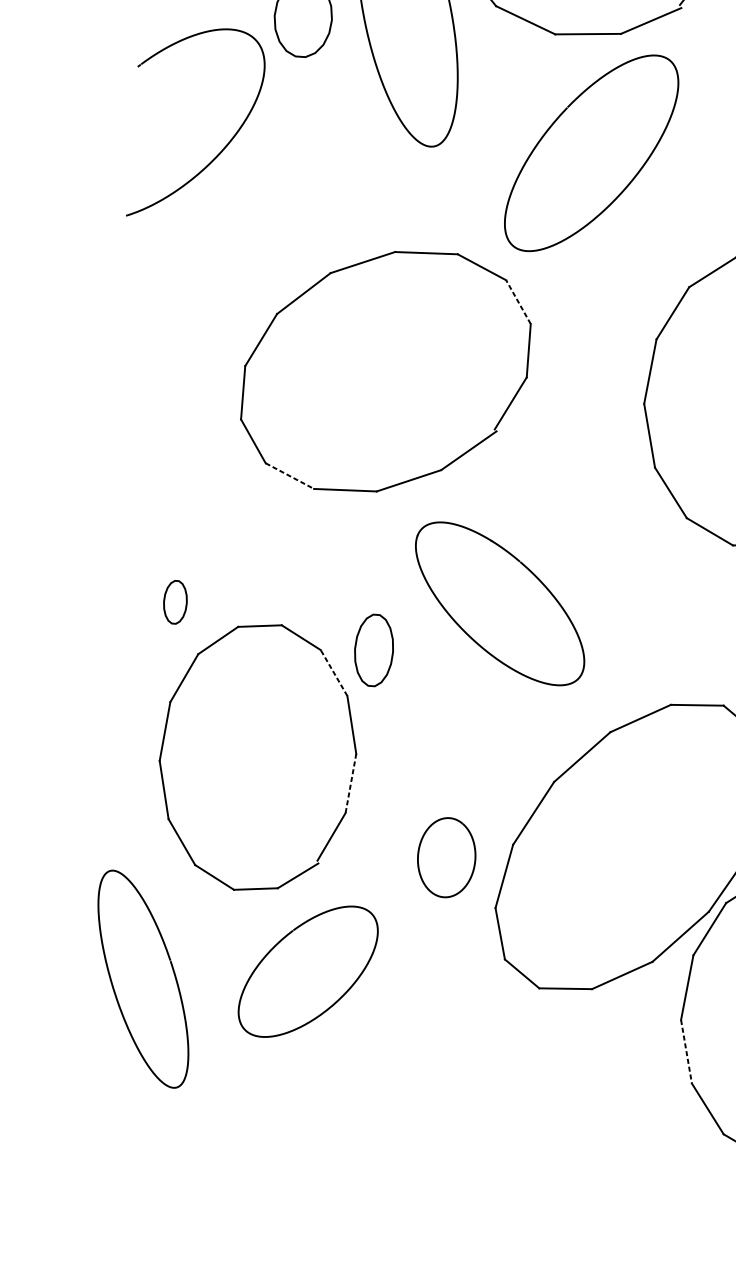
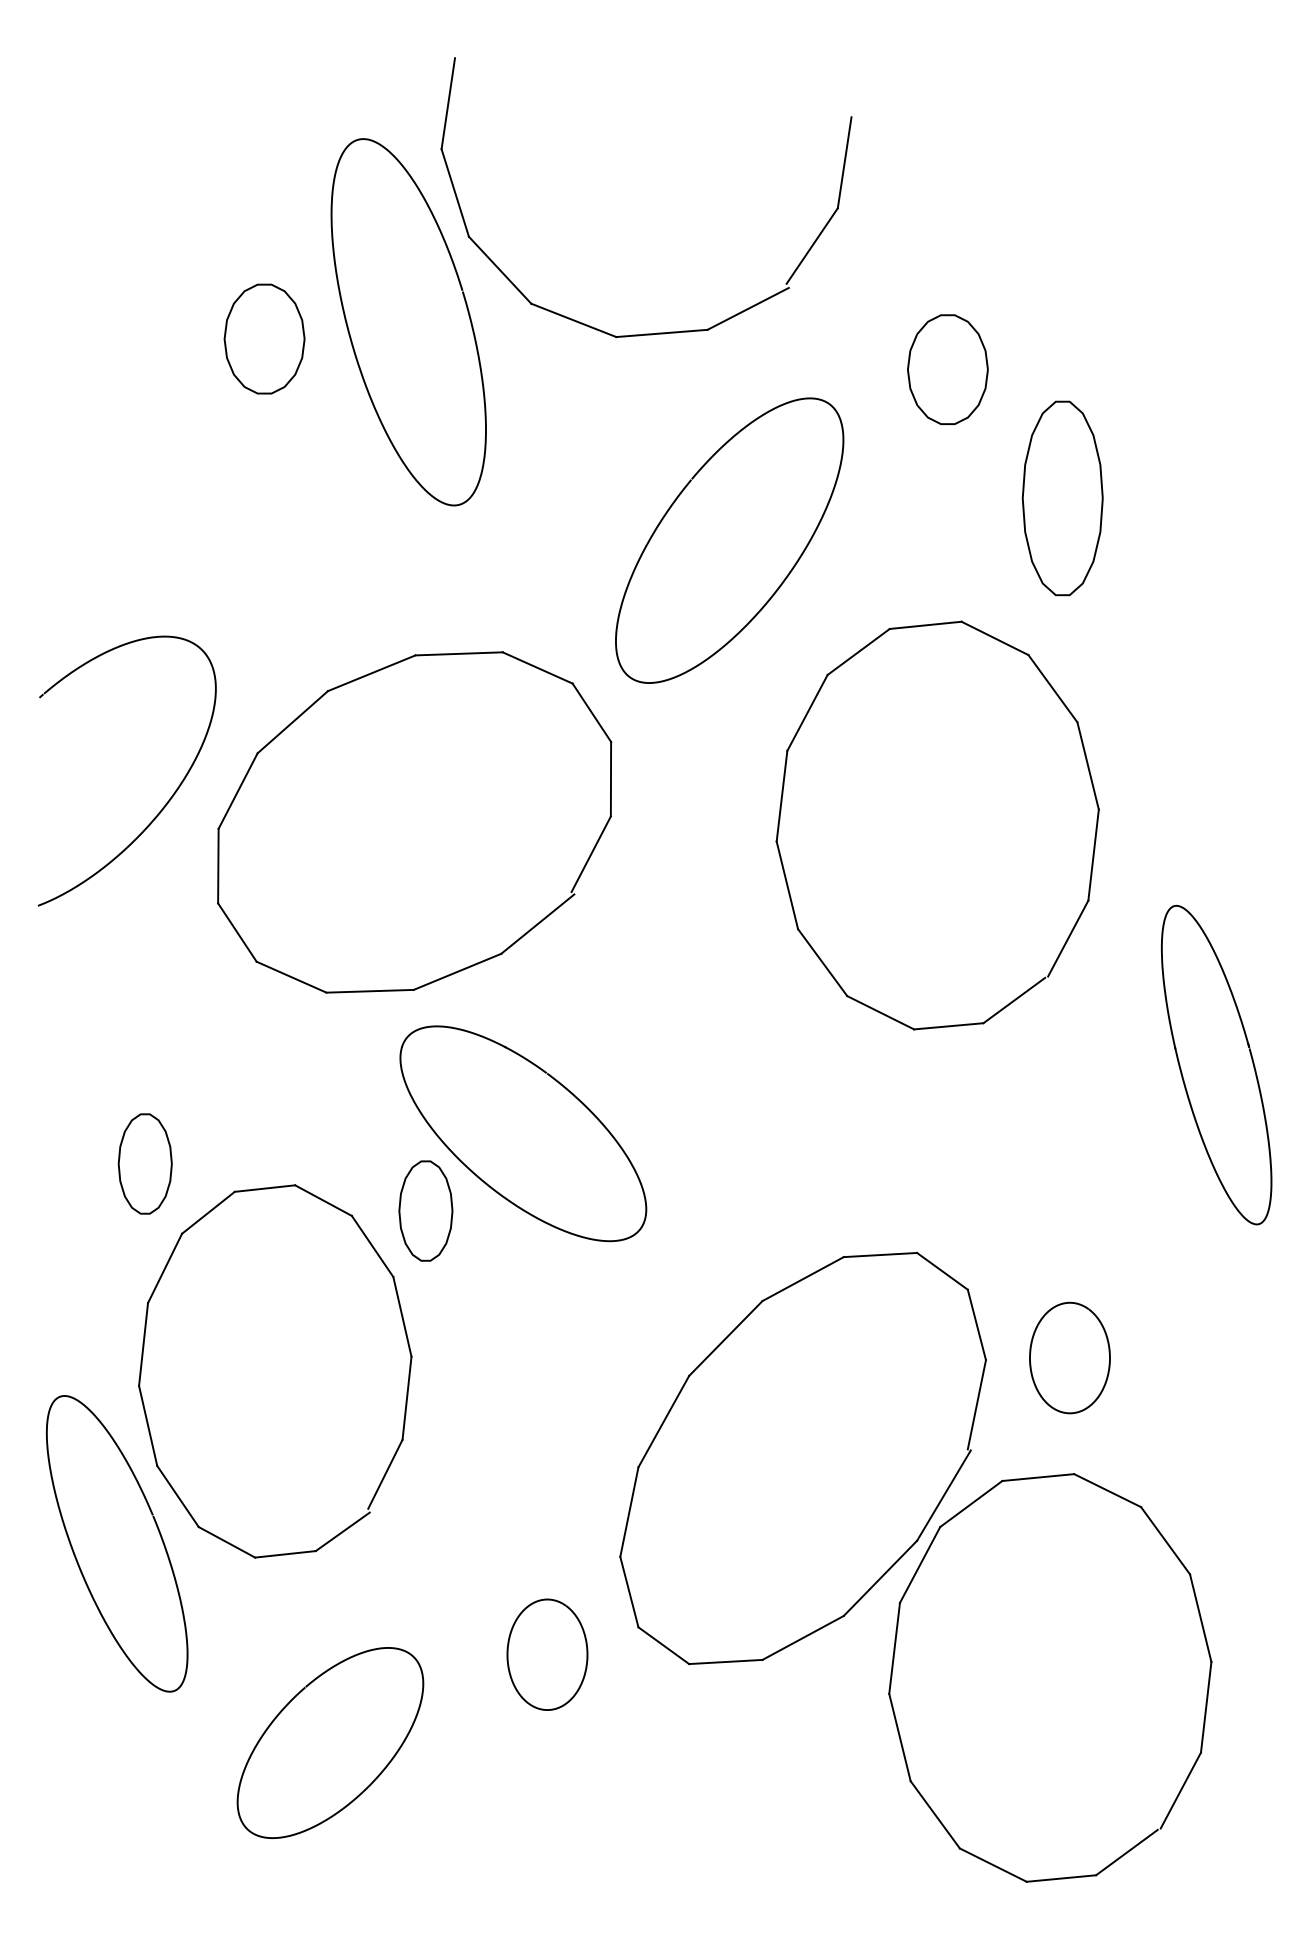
curve: (556, 121) -> (677, 499), moved
part: (223, 148) -> (166, 802), moved
line: (518, 301) -> (591, 712), dashed -> solid
line: (290, 476) -> (292, 977), dashed -> solid
part: (175, 601) -> (144, 1163), size x1.67
part: (500, 603) -> (523, 1133), moved
line: (334, 673) -> (372, 1246), dashed -> solid
line: (351, 783) -> (407, 1398), dashed -> solid
curve: (418, 855) -> (508, 1654), moved
curve: (278, 944) -> (286, 1707), moved
curve: (114, 989) -> (78, 1561), moved
line: (686, 1051) -> (899, 1737), dashed -> solid

